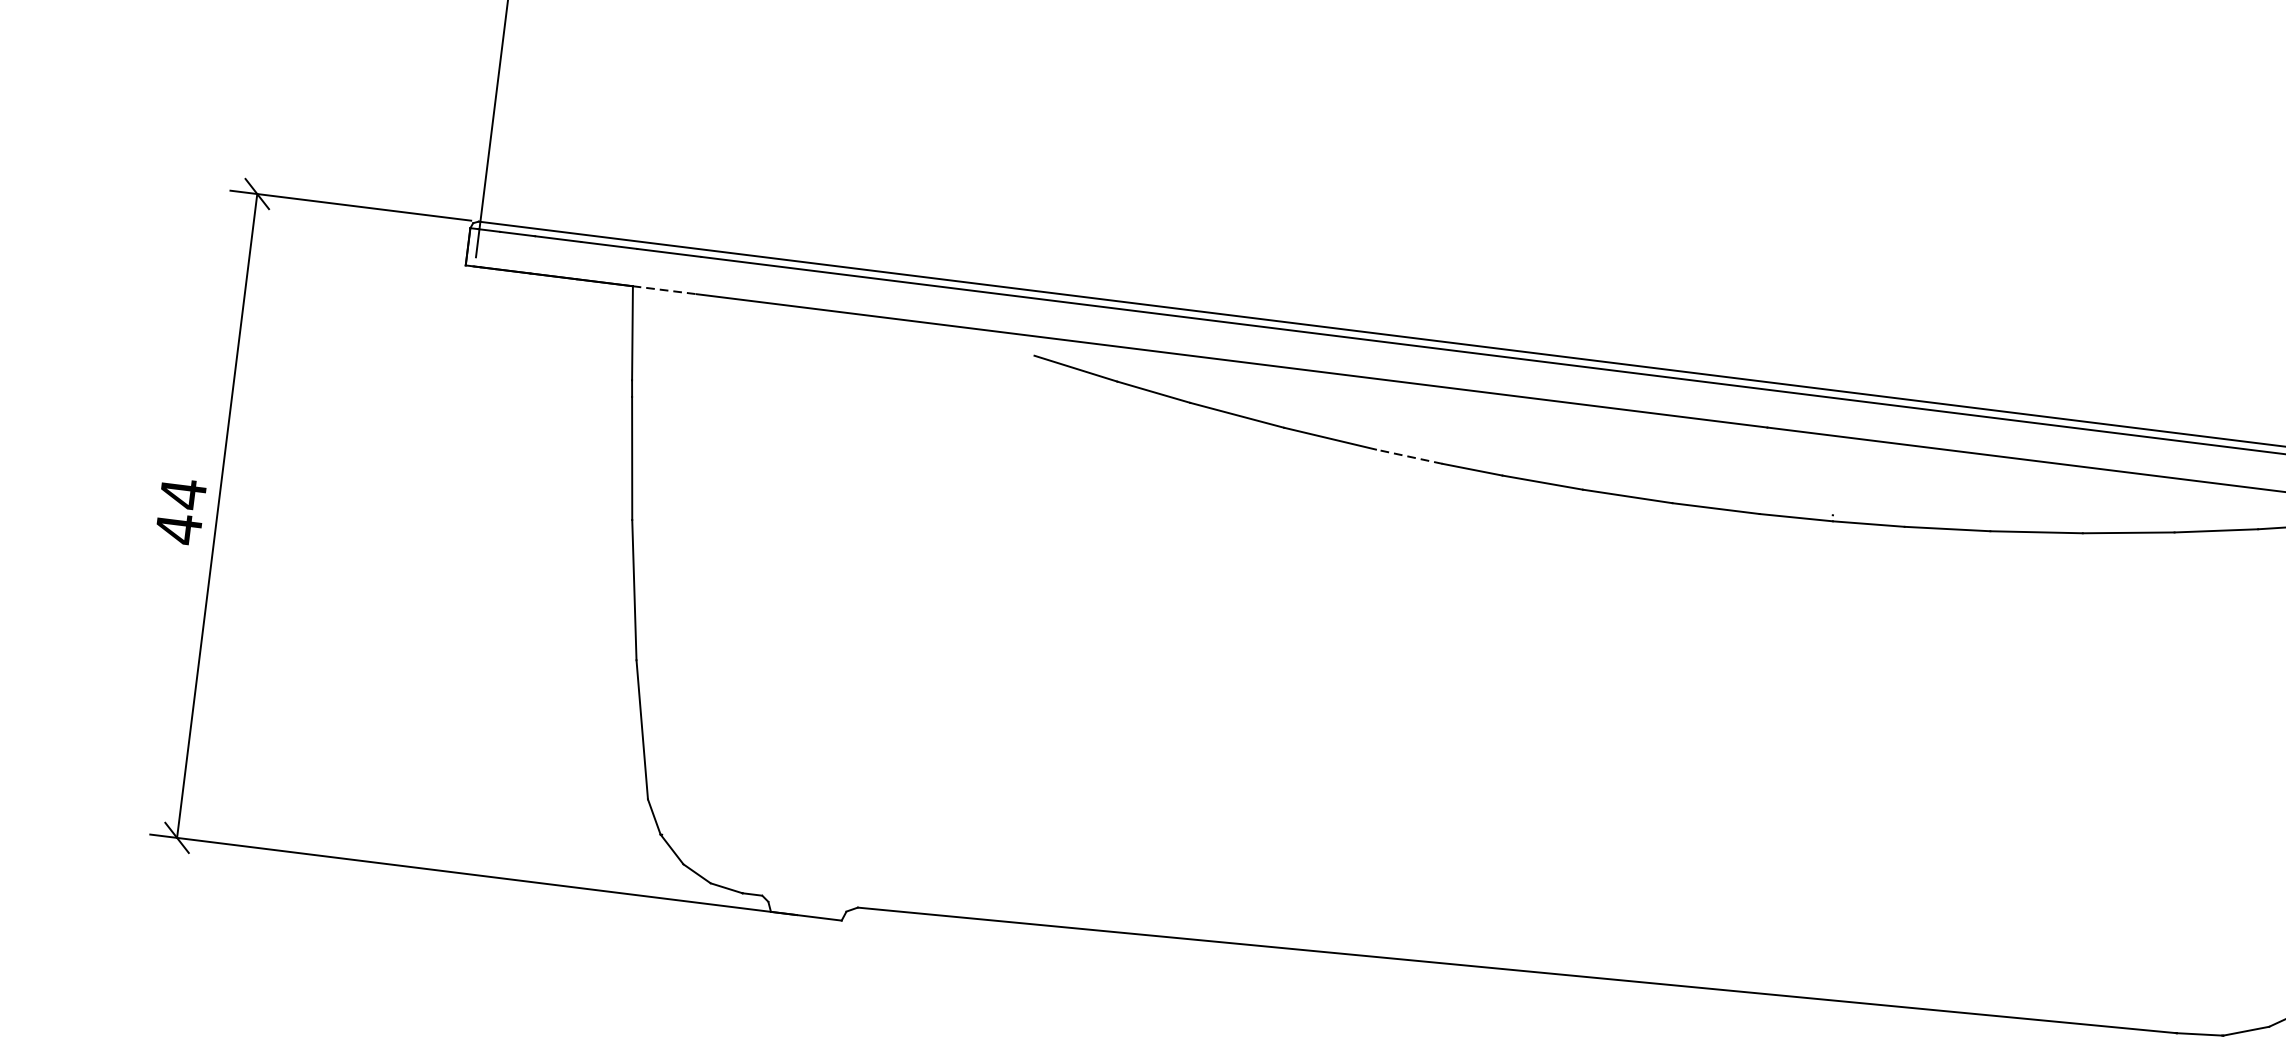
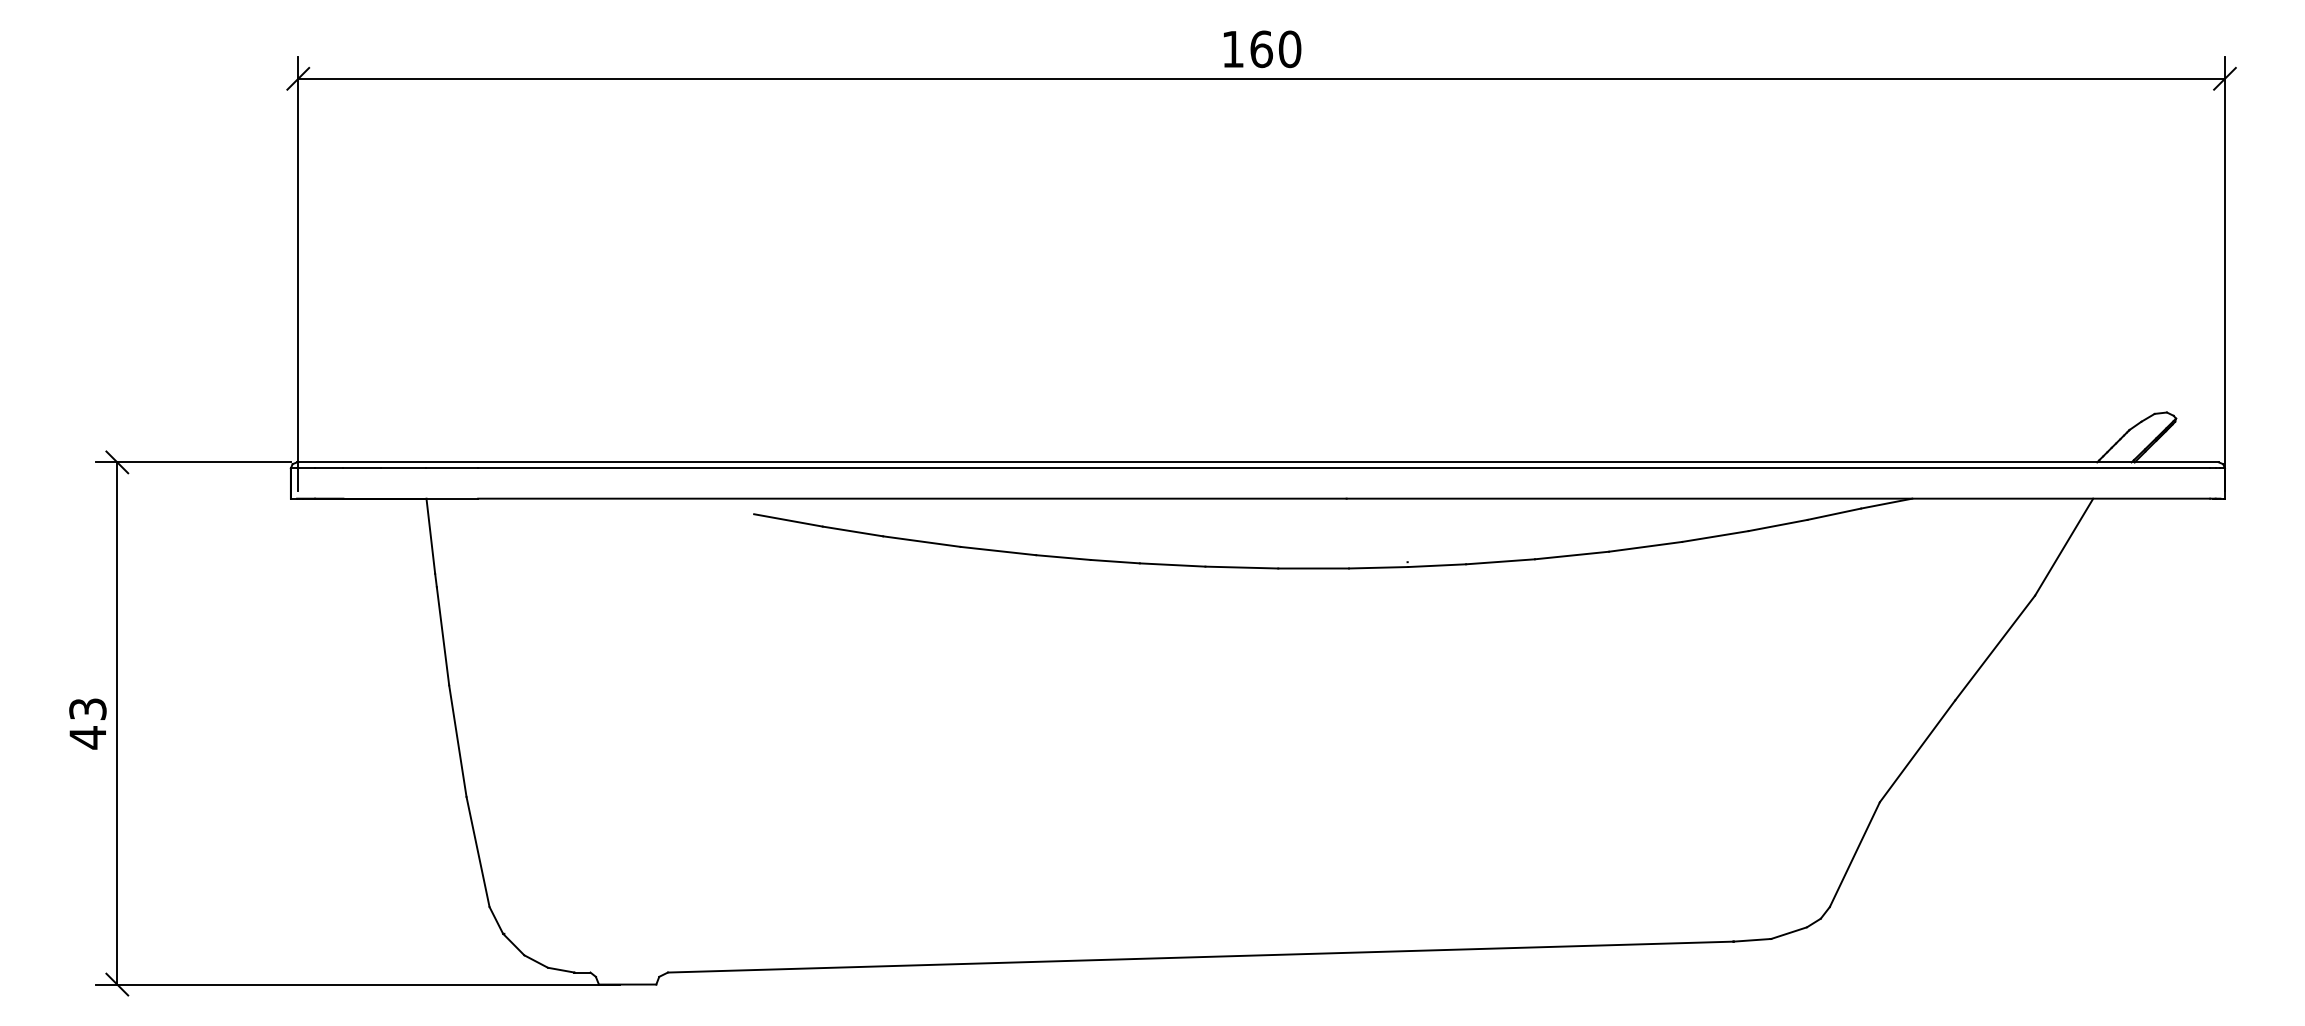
line: (665, 290) -> (452, 498), dashed -> solid
line: (1408, 456) -> (1062, 557), dashed -> solid
text: (182, 494) -> (87, 709), 44 -> 43

